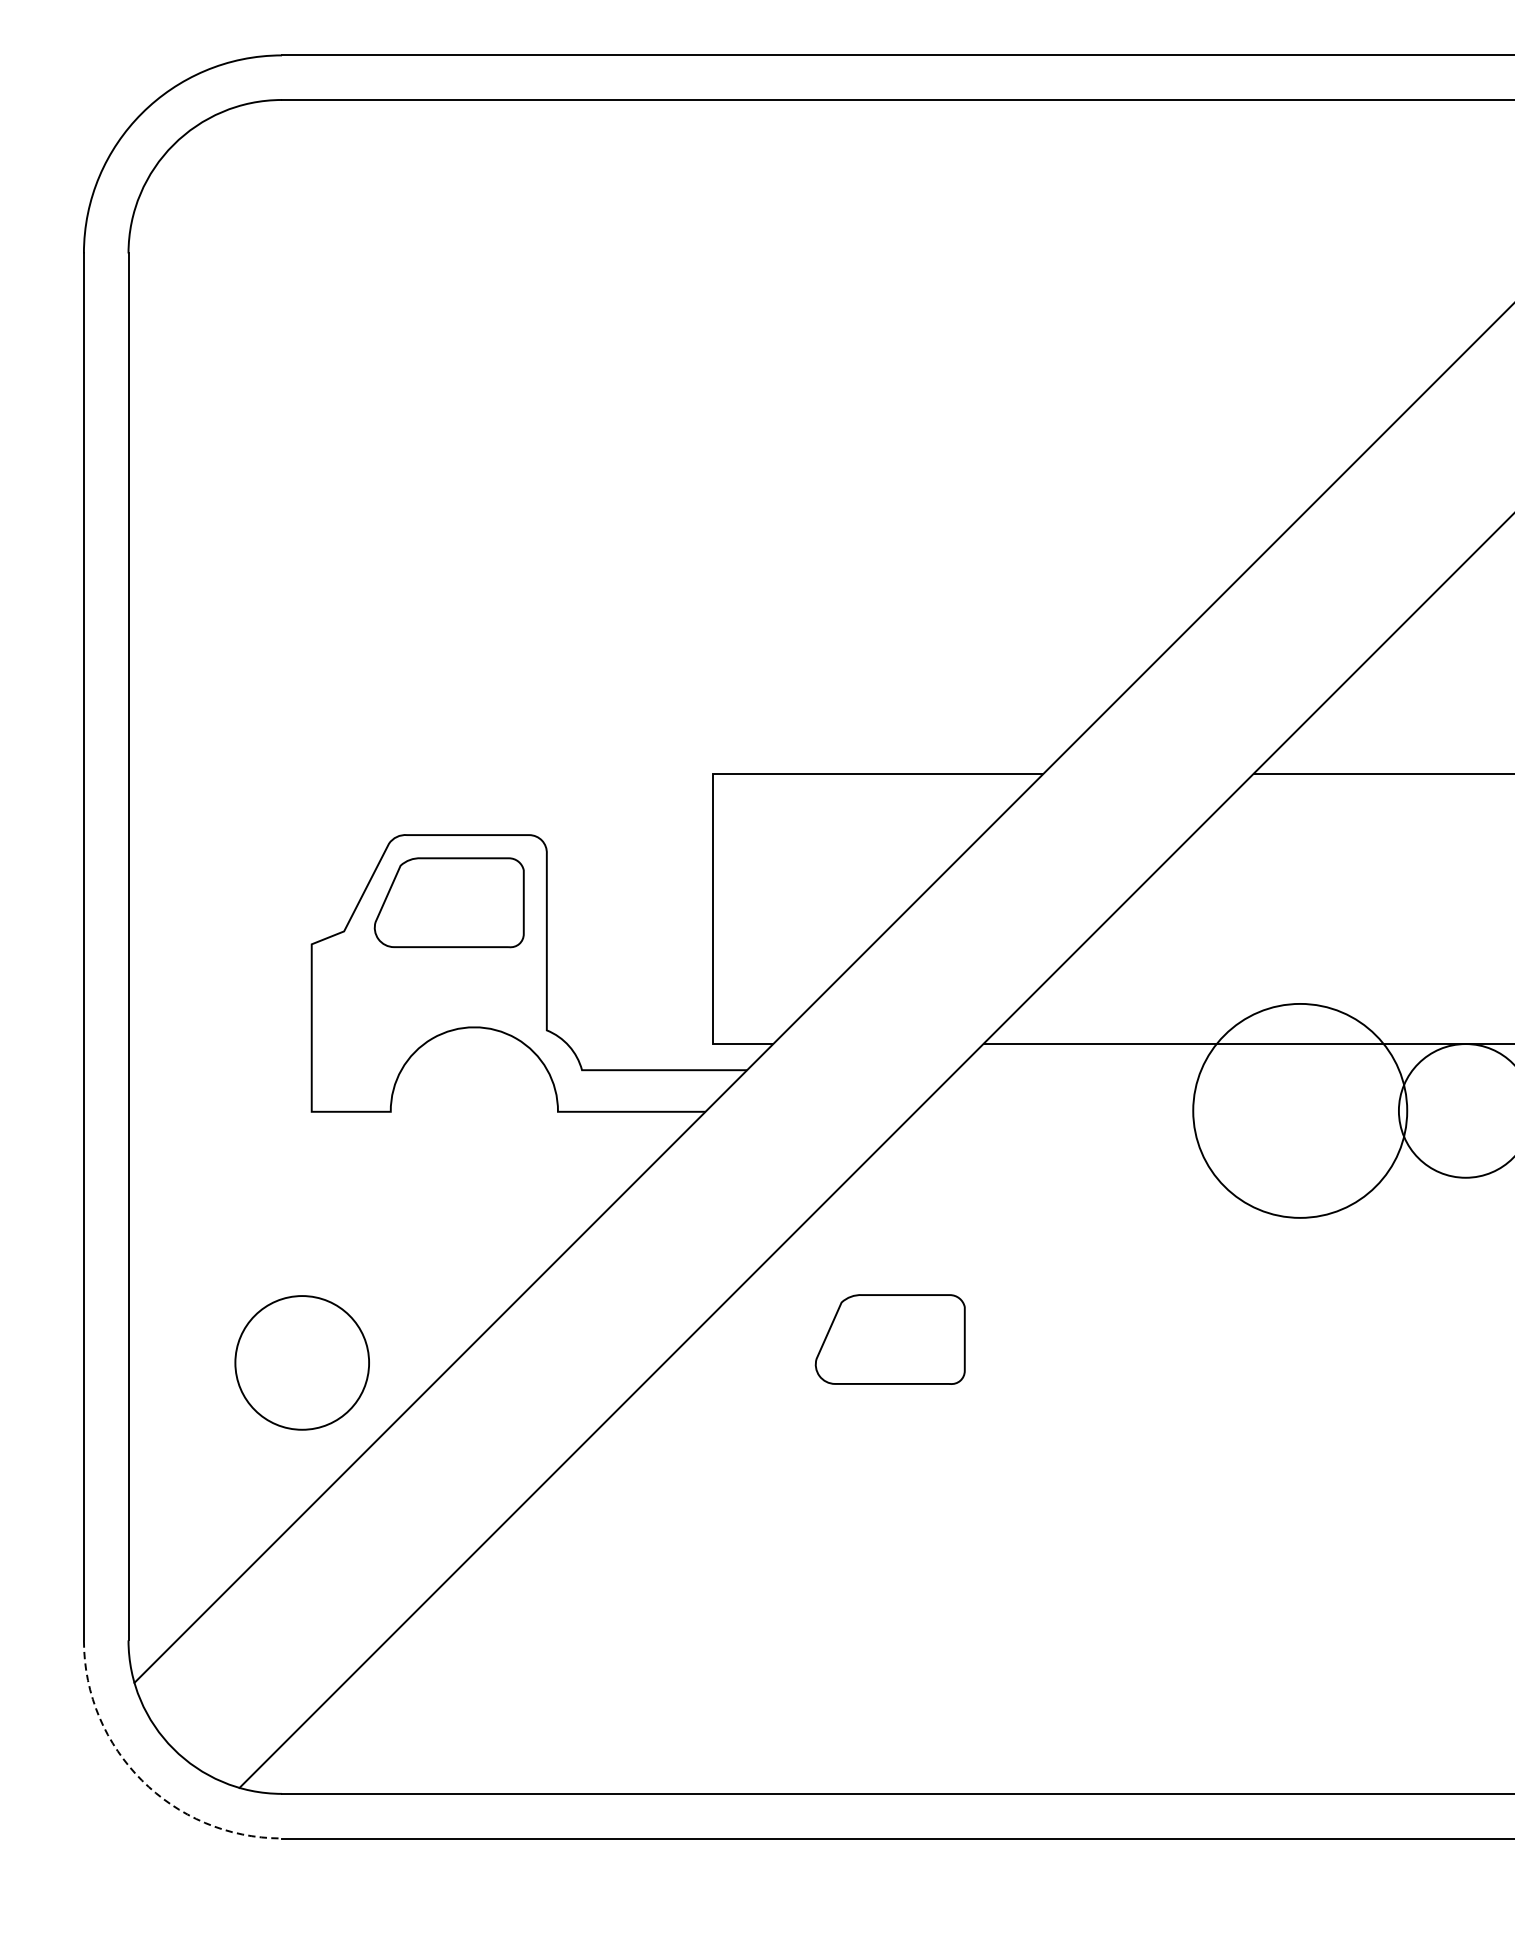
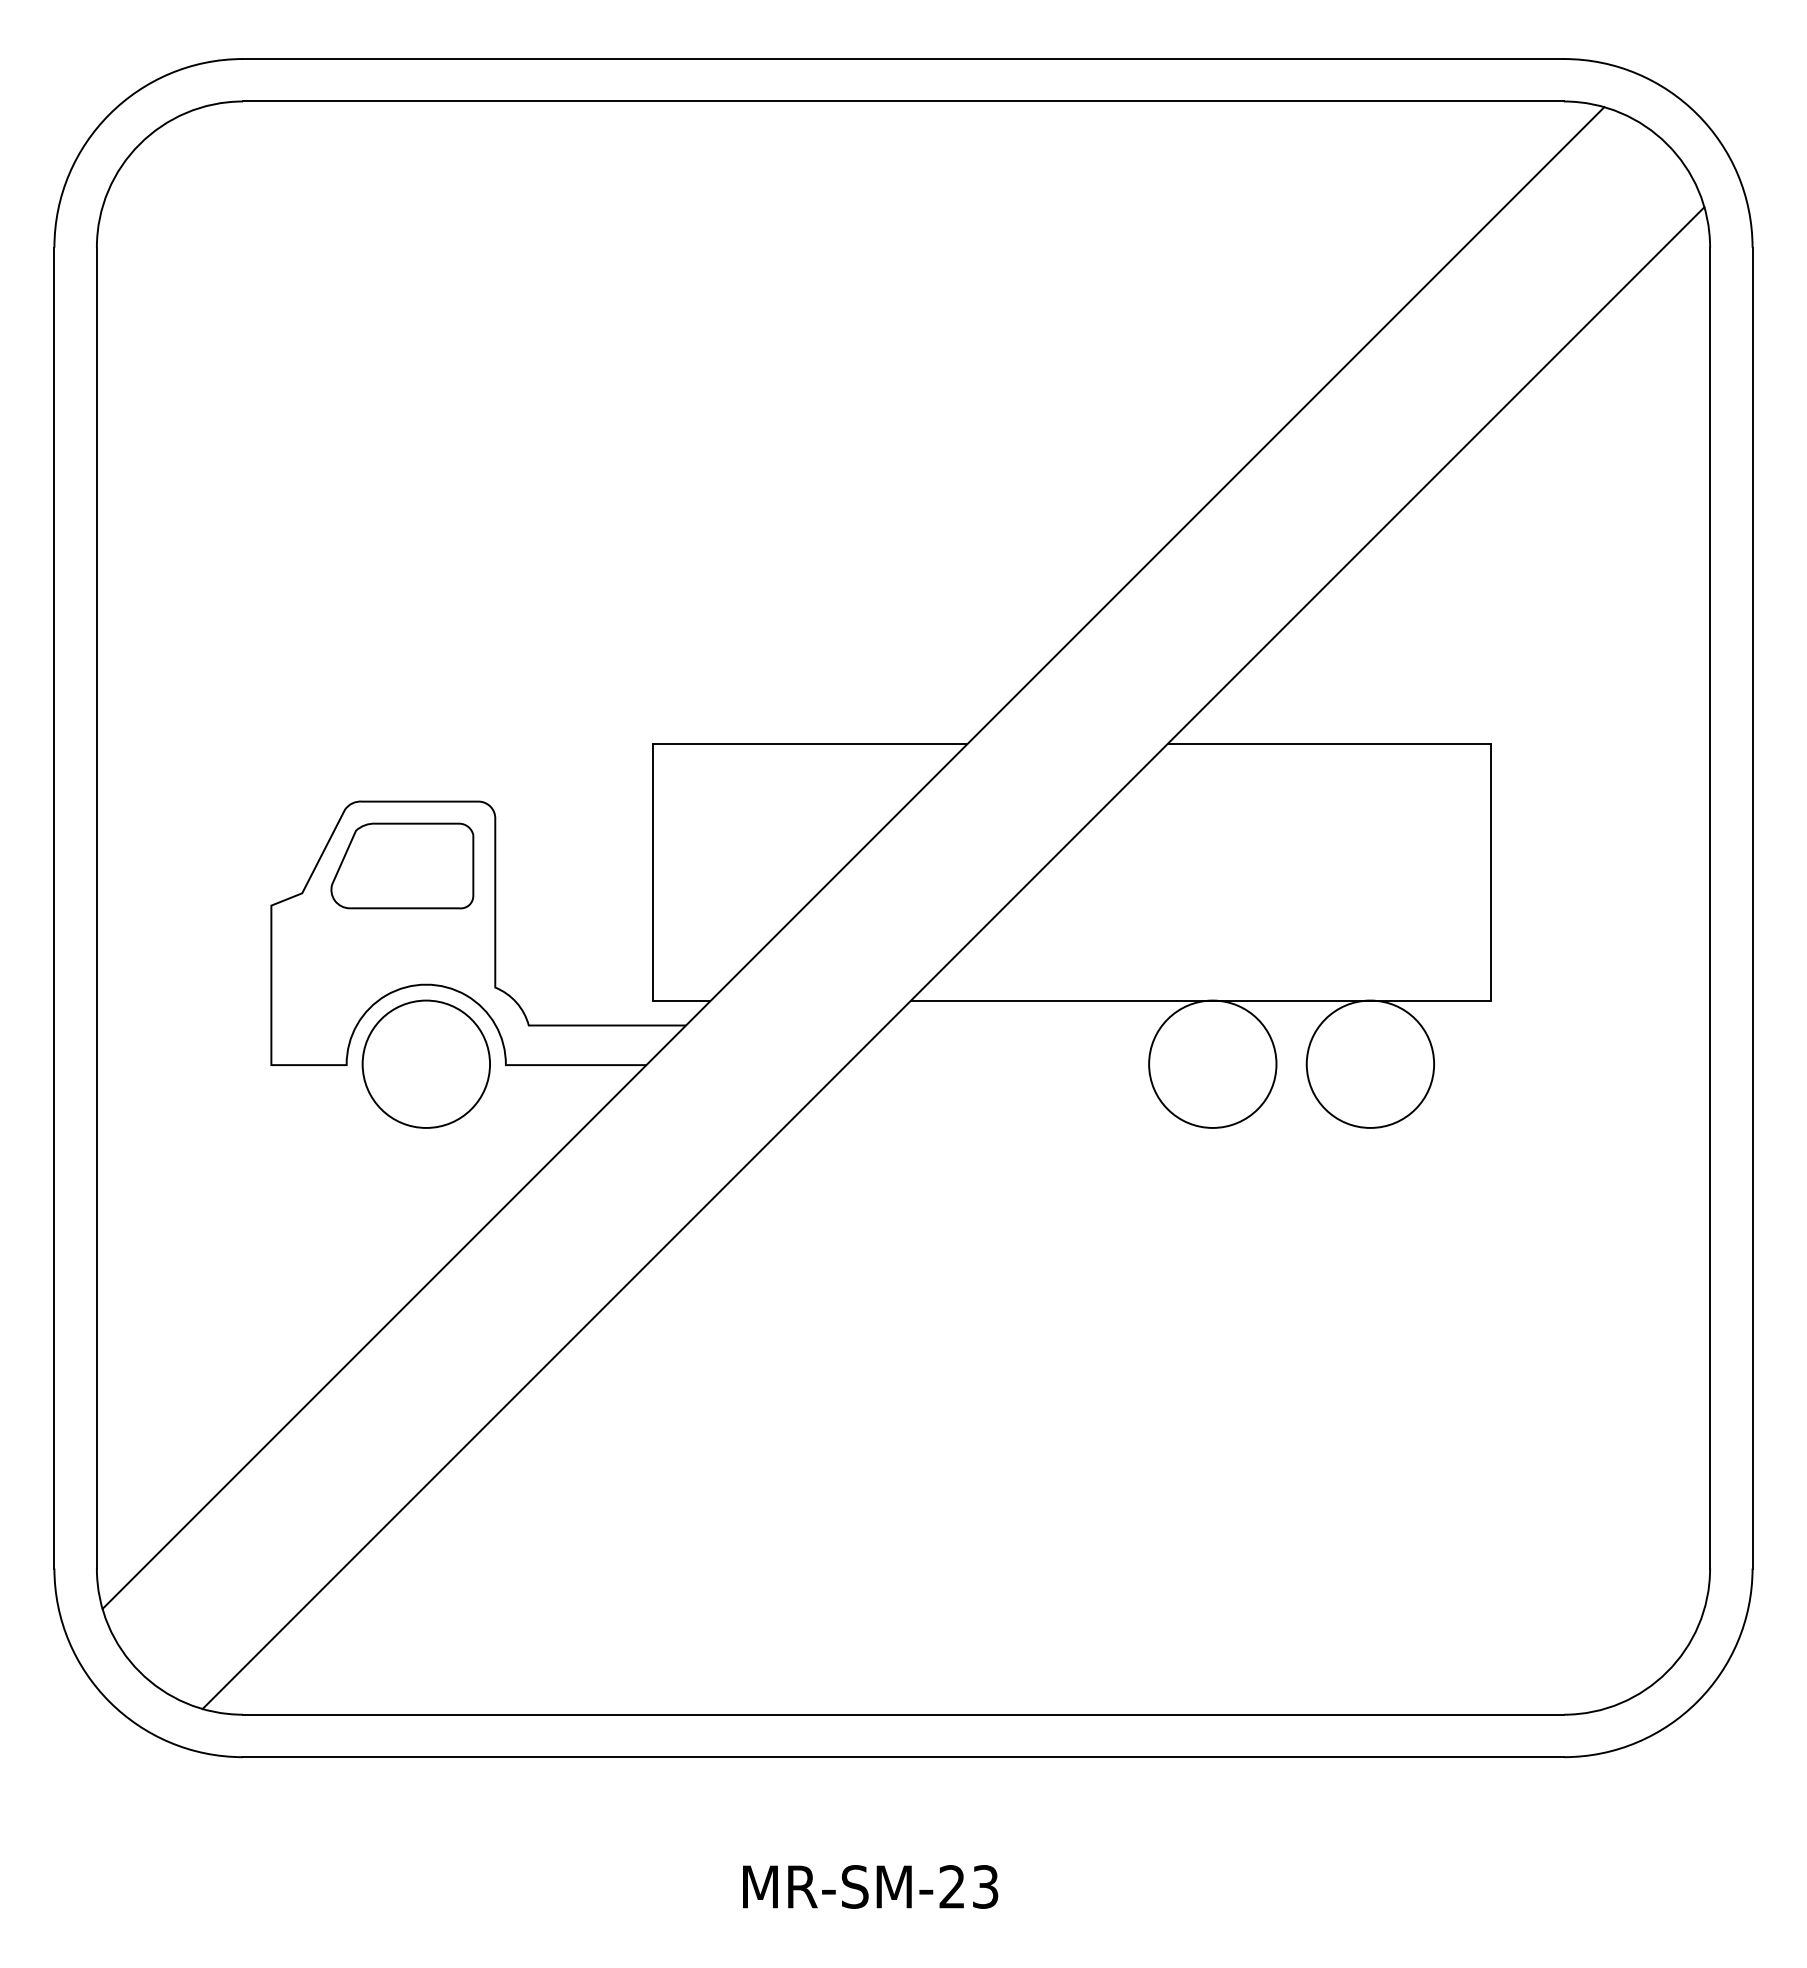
circle: (1299, 1110) -> (1212, 1063), size x0.62
part: (890, 1338) -> (822, 1281), removed
circle: (301, 1362) -> (425, 1063), moved
arc: (141, 1779) -> (109, 1701), dashed -> solid

